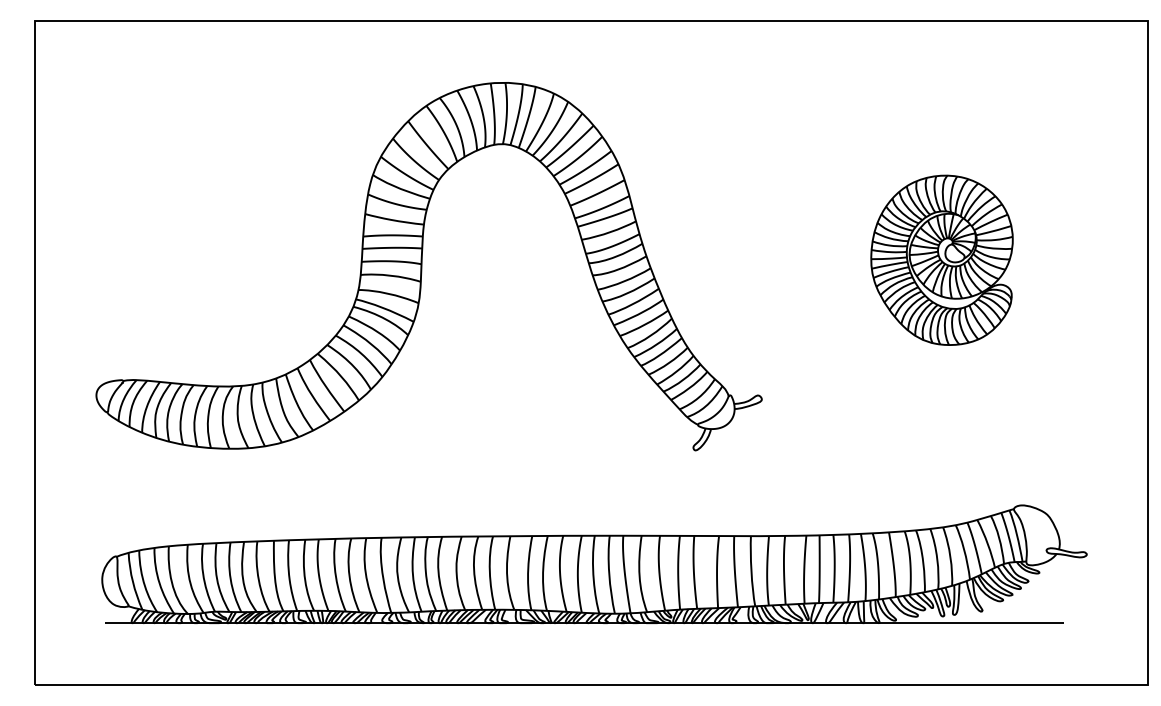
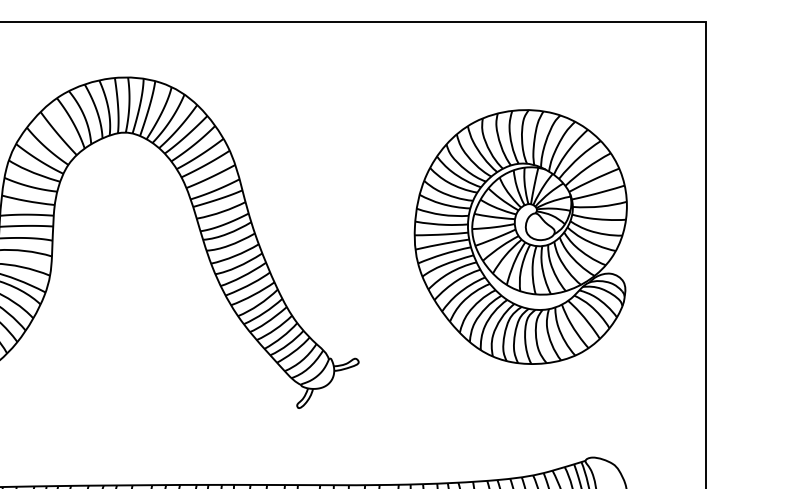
part: (941, 260) -> (520, 237), size x1.67

